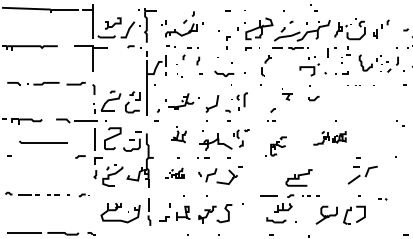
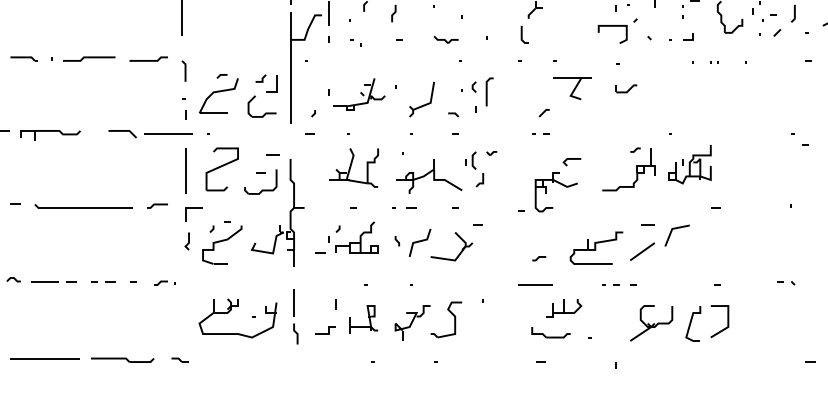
part: (224, 74) -> (446, 40), size x0.62
part: (287, 94) -> (572, 80), size x1.67
part: (178, 134) -> (354, 161), size x1.67
part: (329, 137) -> (657, 167), size x1.67
part: (43, 141) -> (83, 205), moved
part: (275, 146) -> (548, 185), size x1.43
part: (174, 172) -> (346, 237), size x1.67
part: (362, 174) -> (659, 241), moved
line: (290, 195) -> (538, 257), moved
part: (382, 199) -> (785, 283), moved

